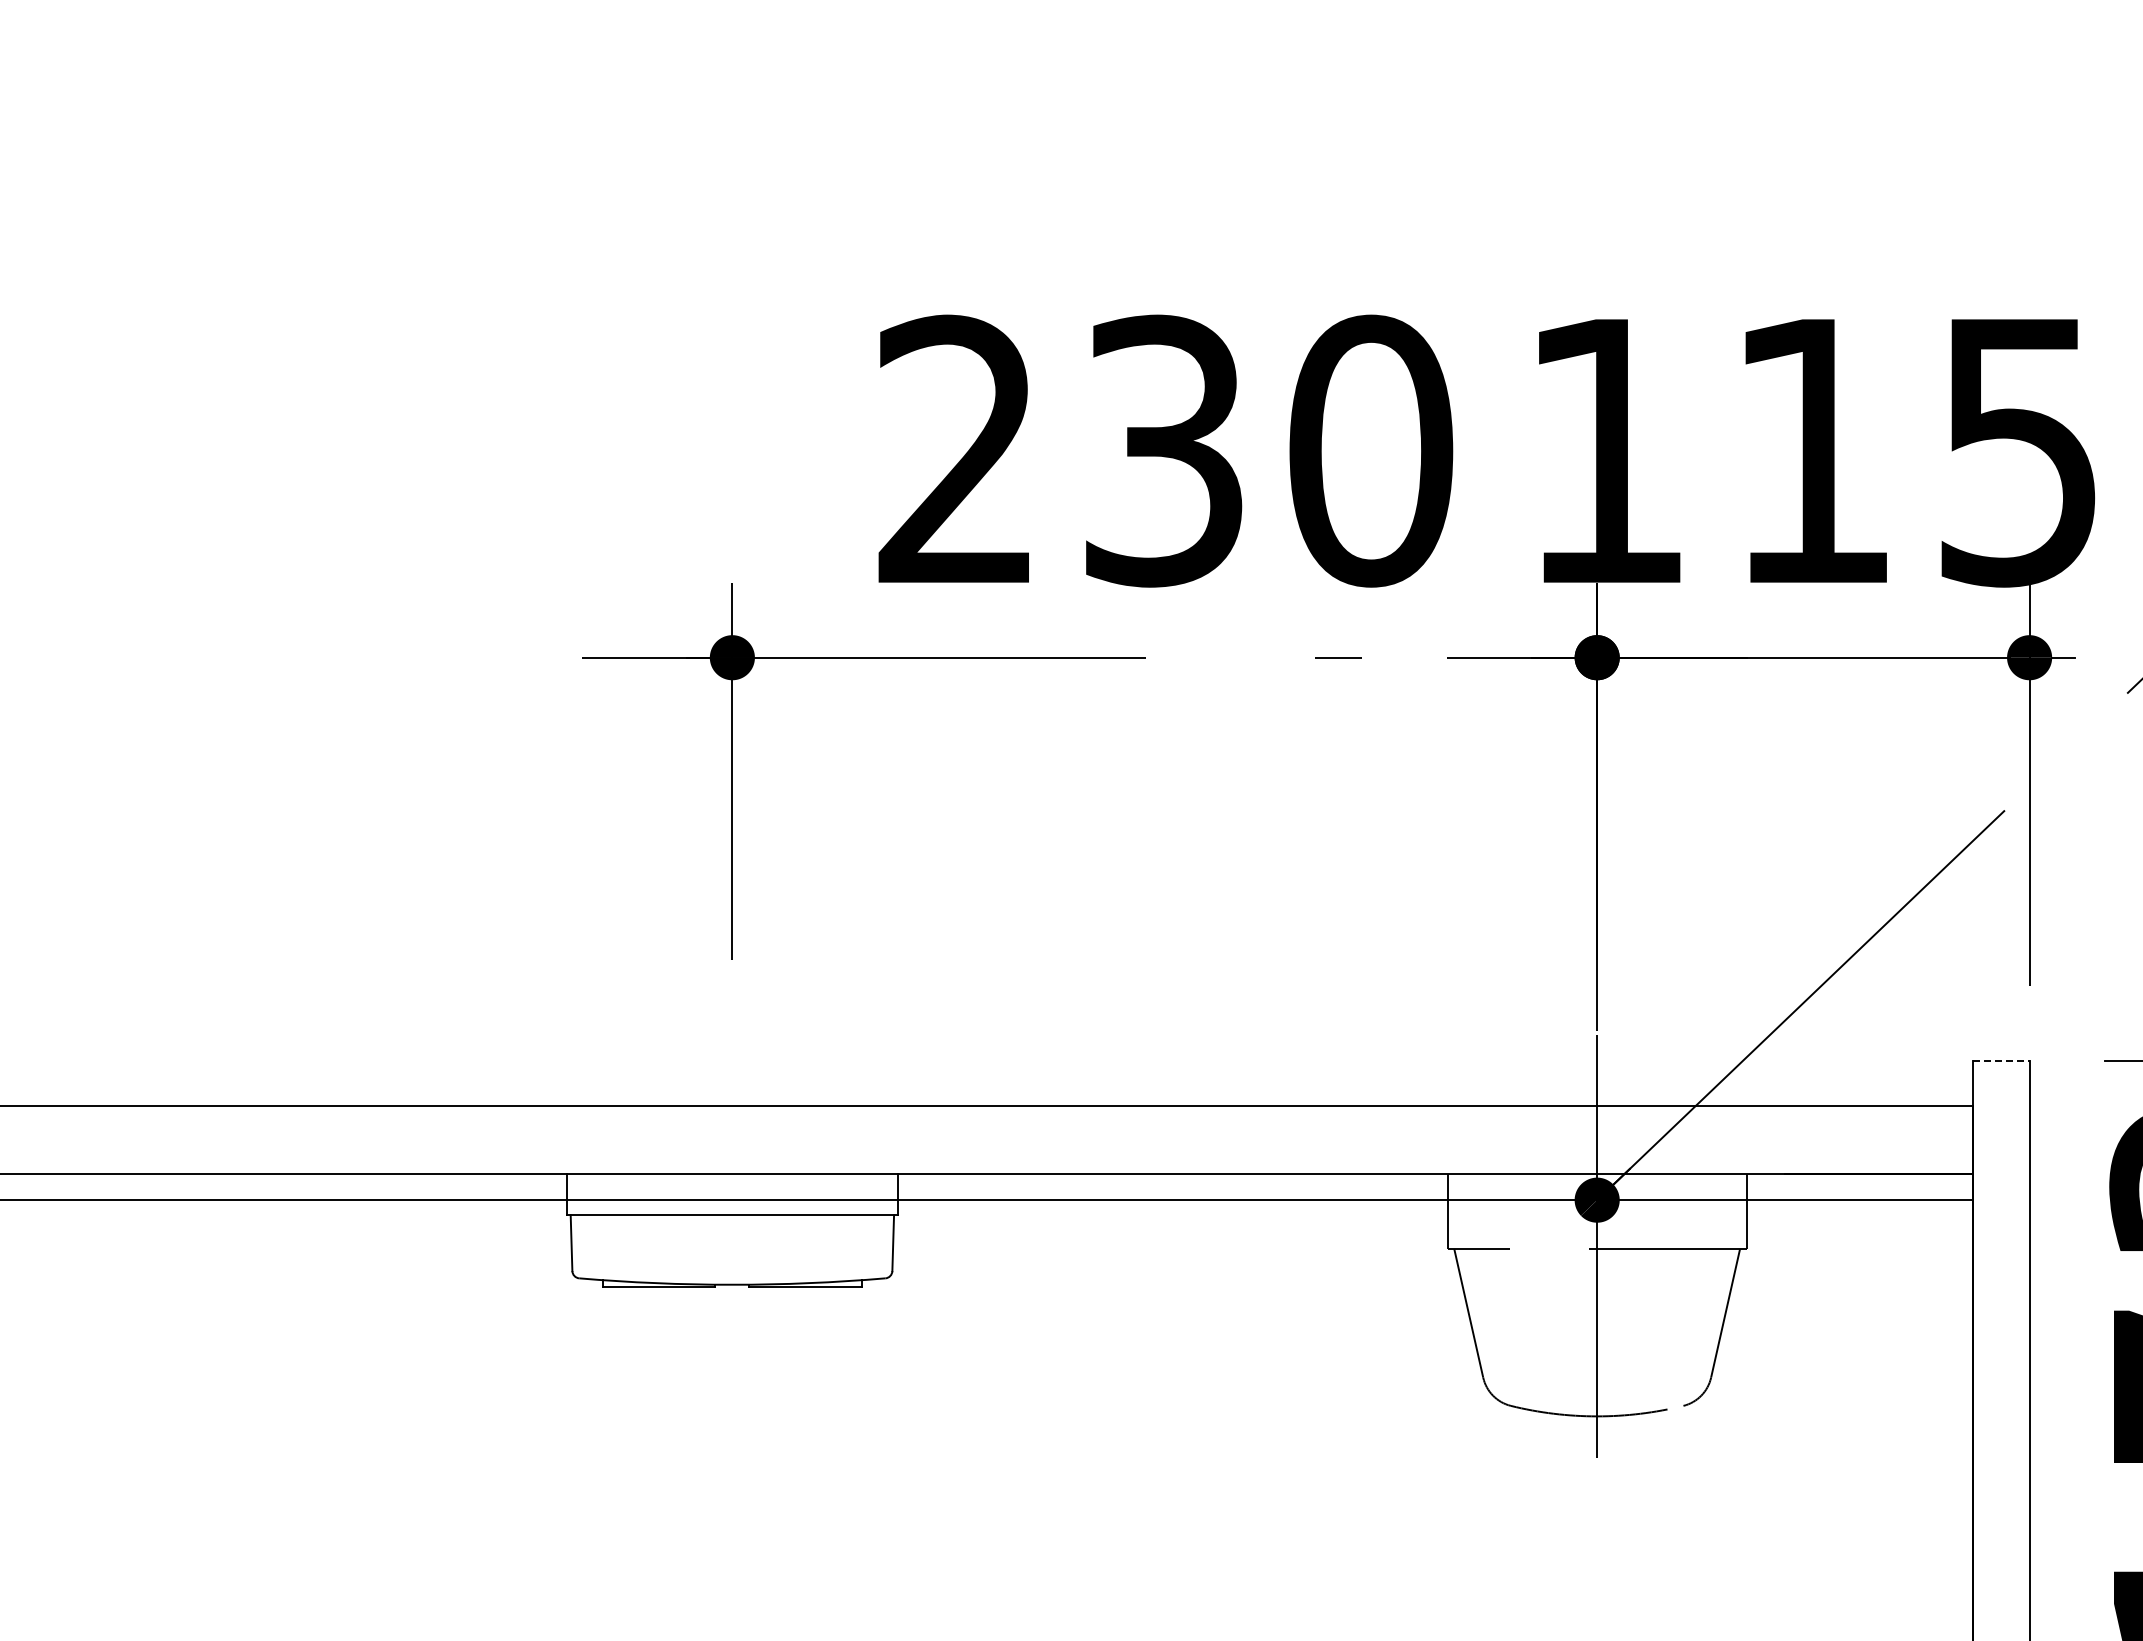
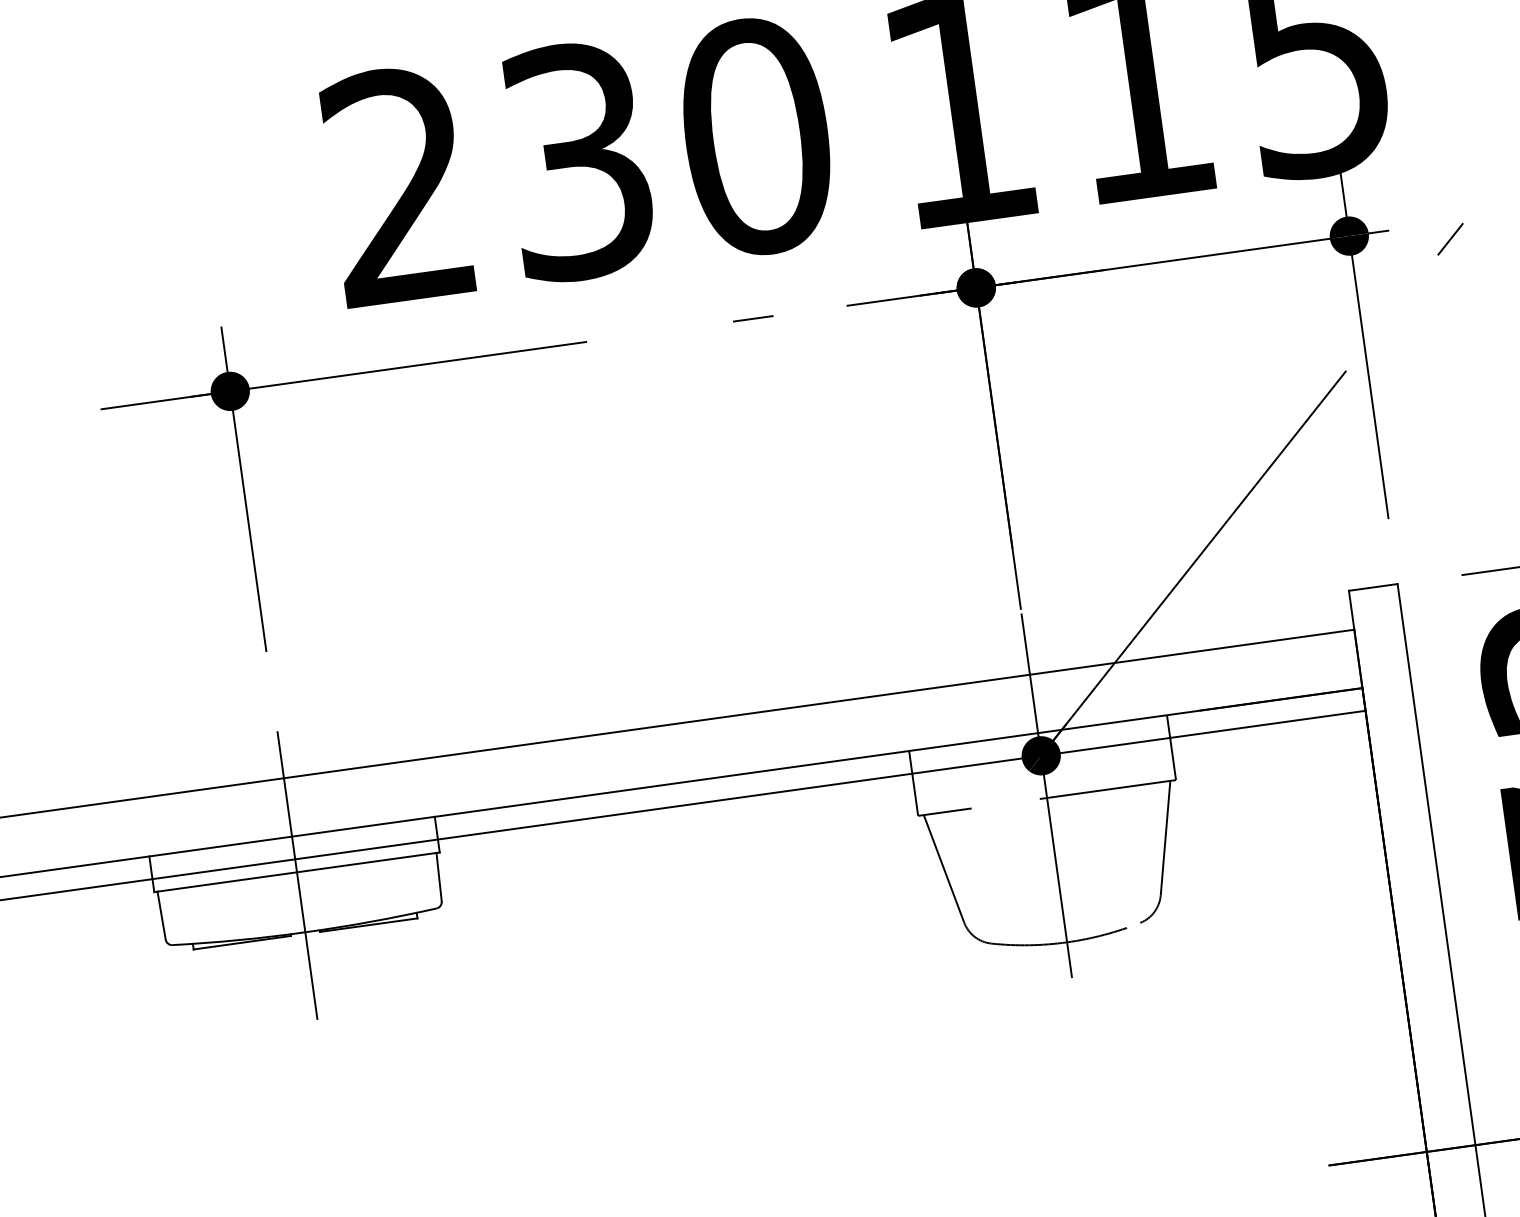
line: (2001, 1061) -> (1373, 587), dashed -> solid
line: (732, 1218) -> (297, 875), added

